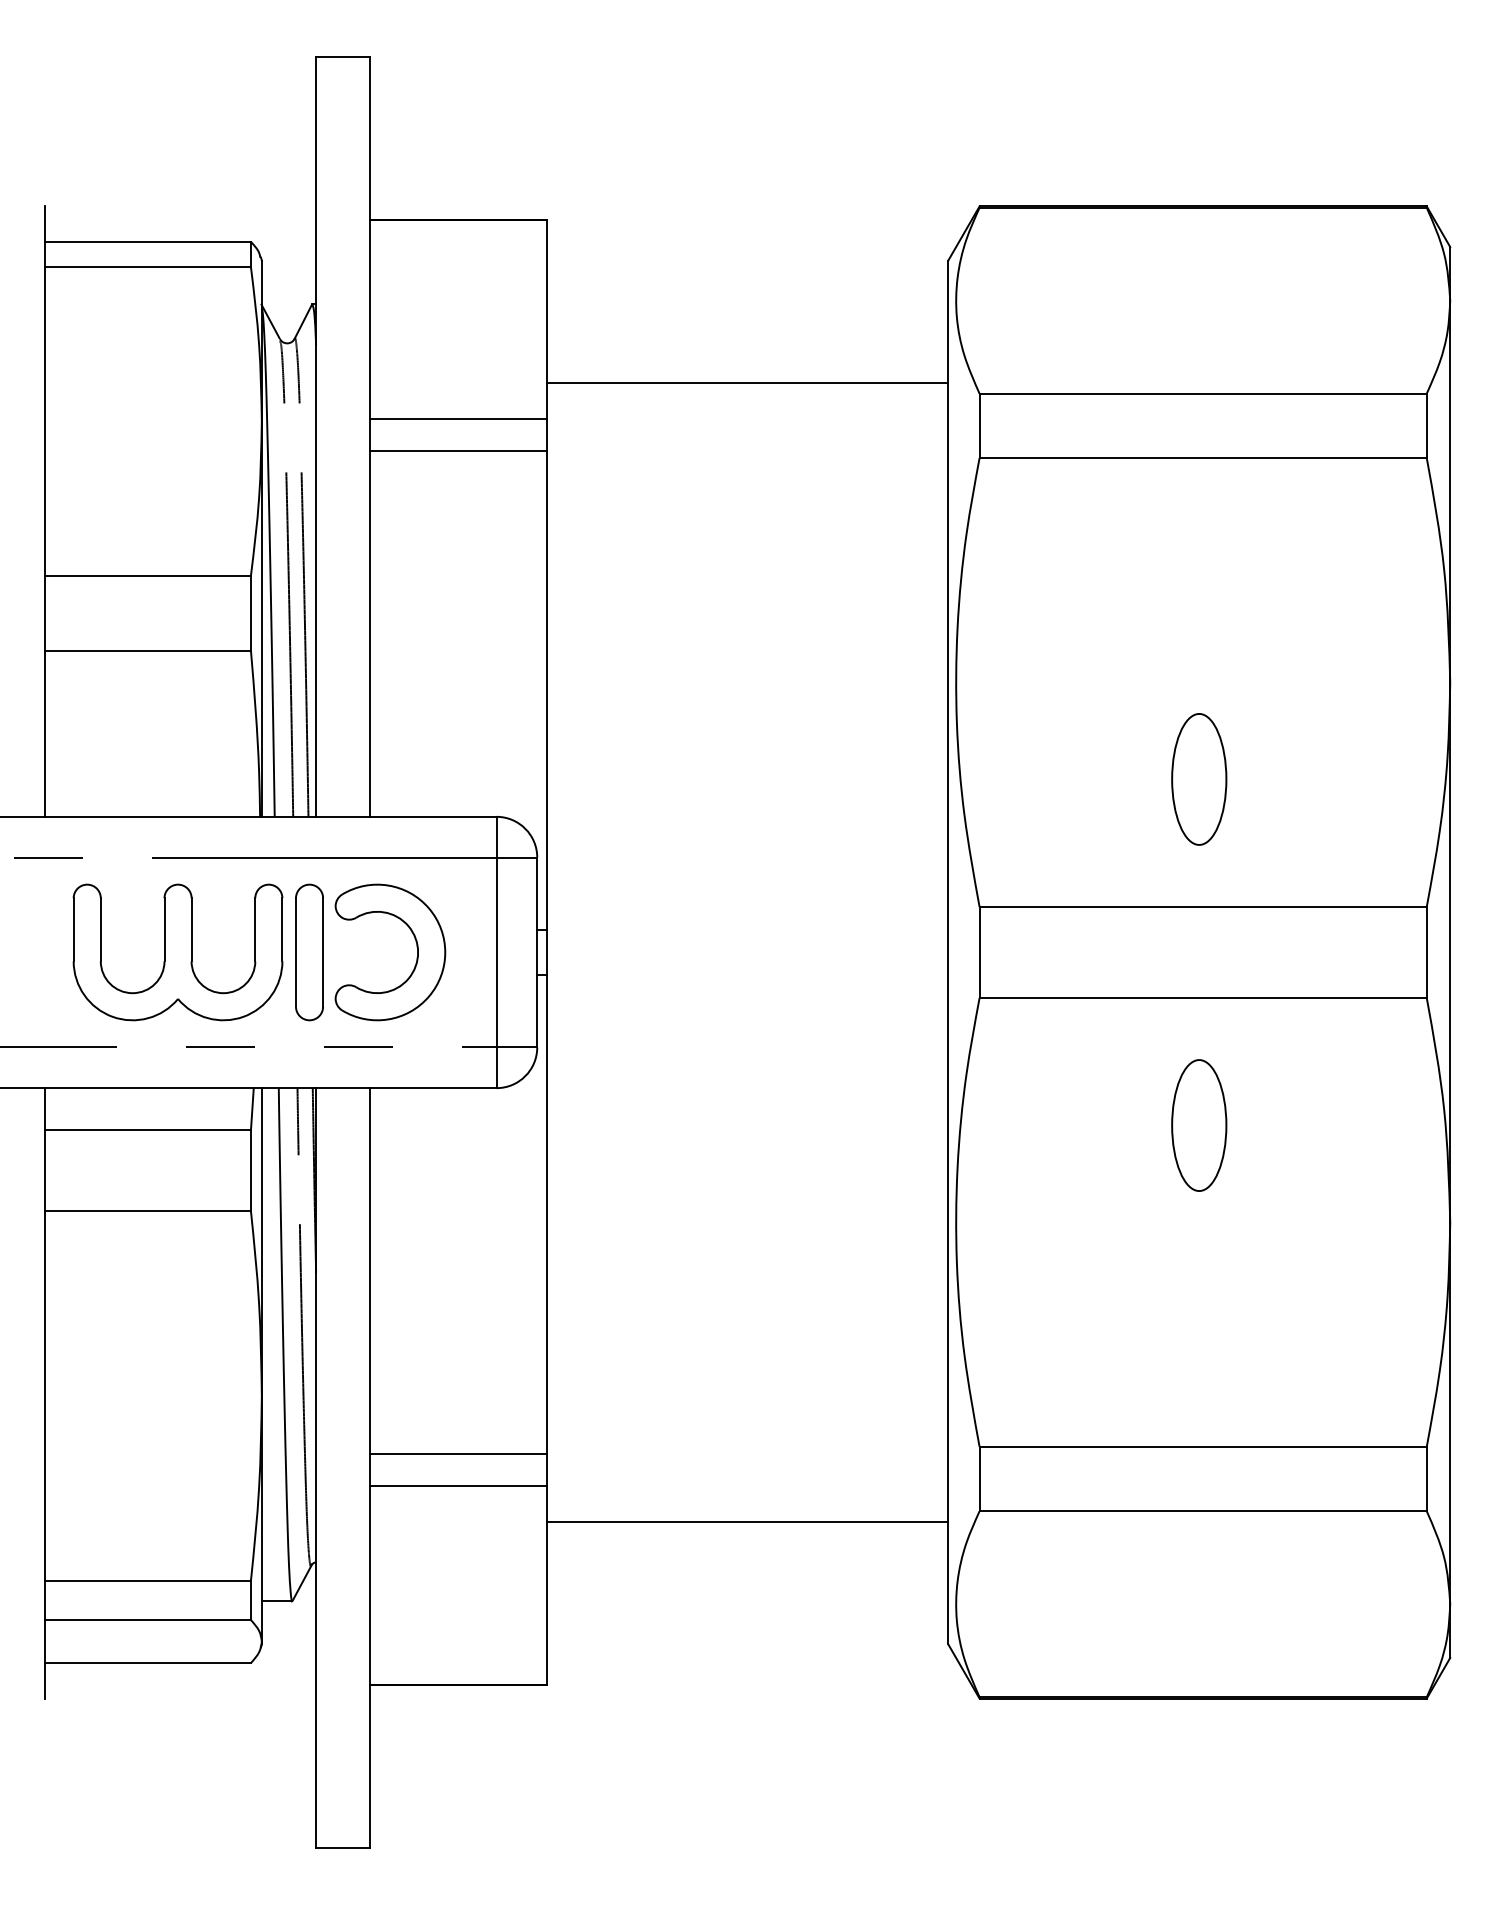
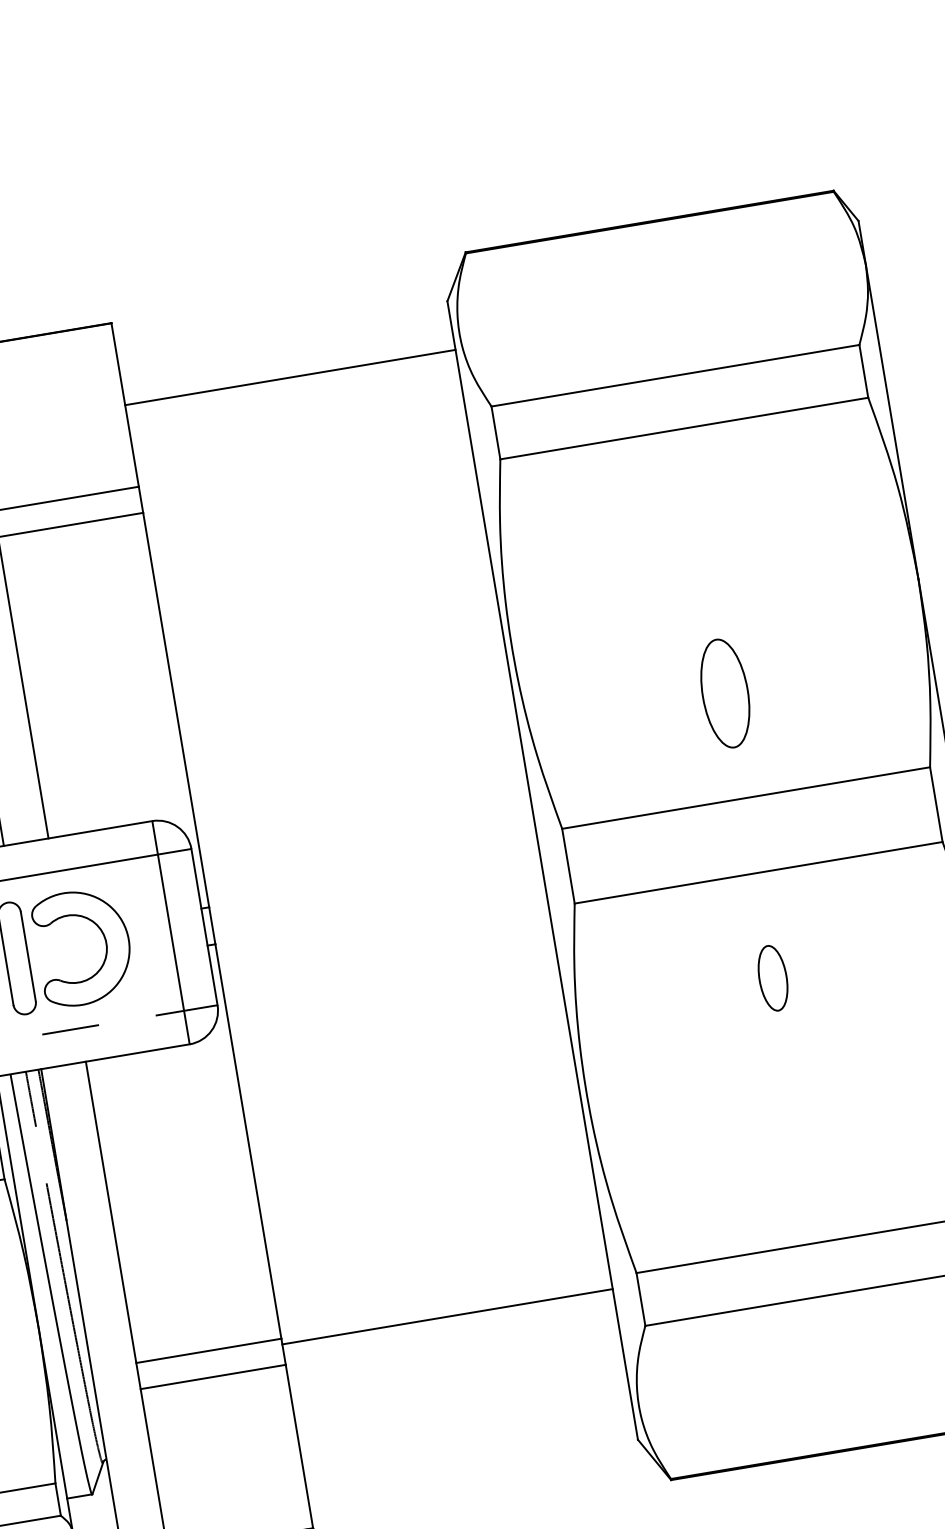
line: (747, 382) -> (290, 377), moved
part: (1199, 1125) -> (773, 978), size x0.6
line: (747, 1522) -> (447, 1316), moved

